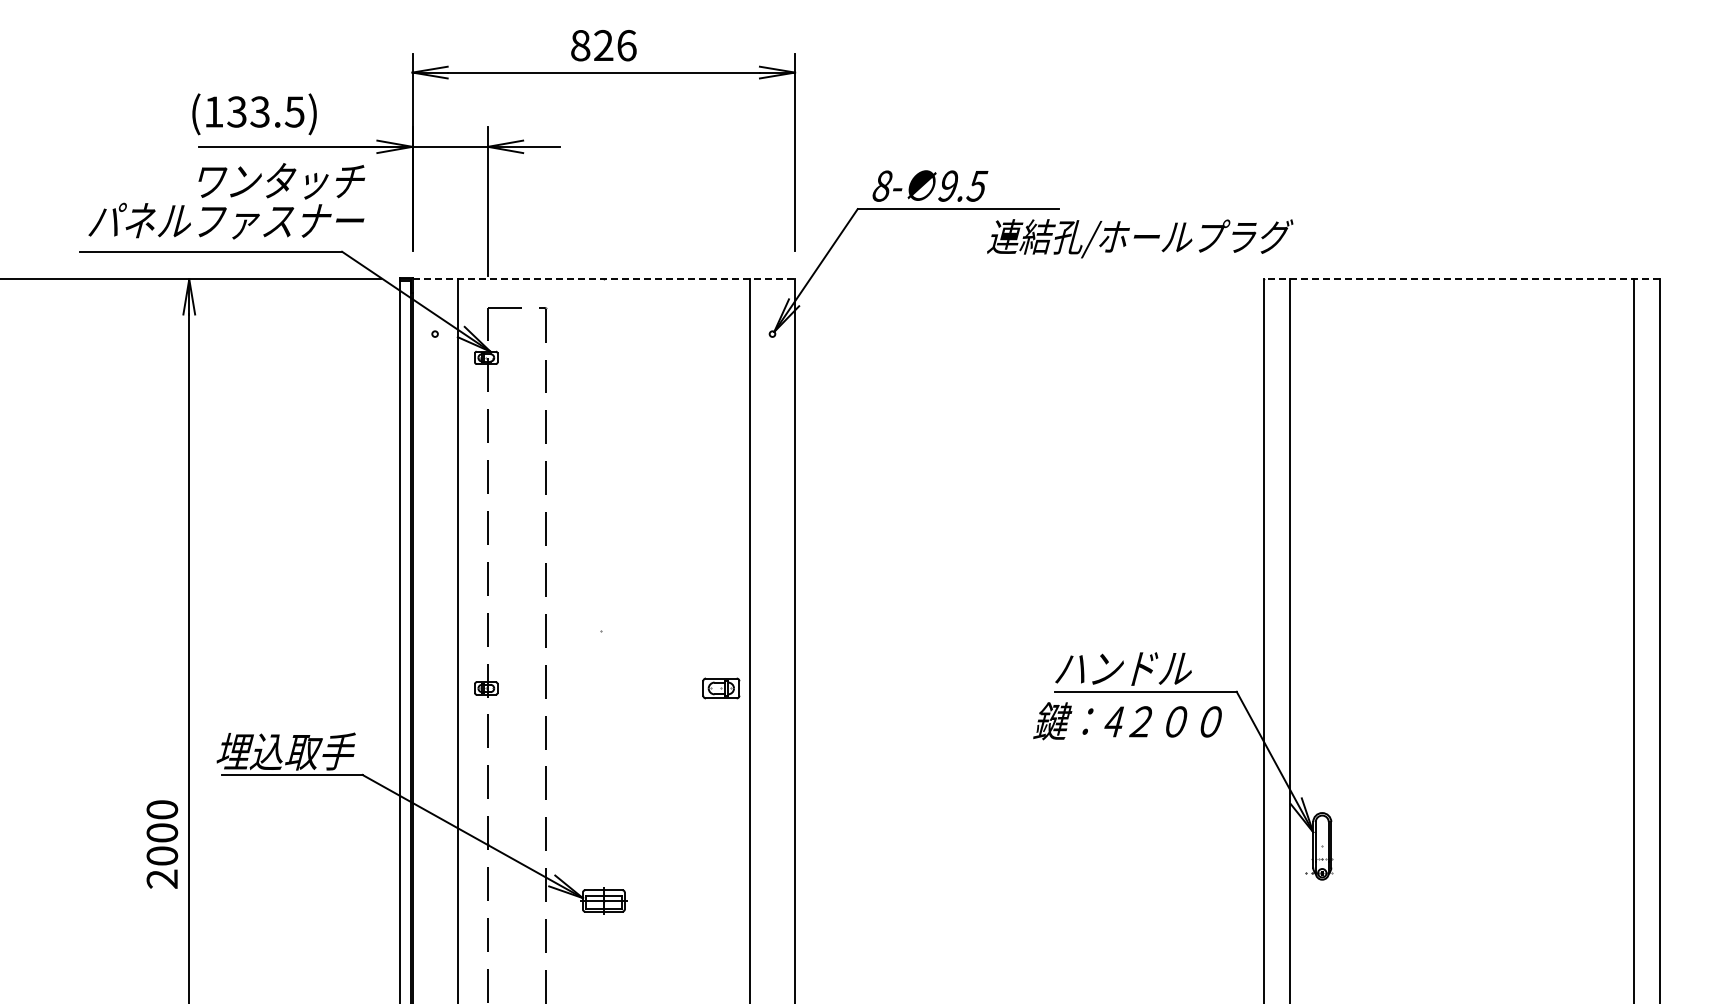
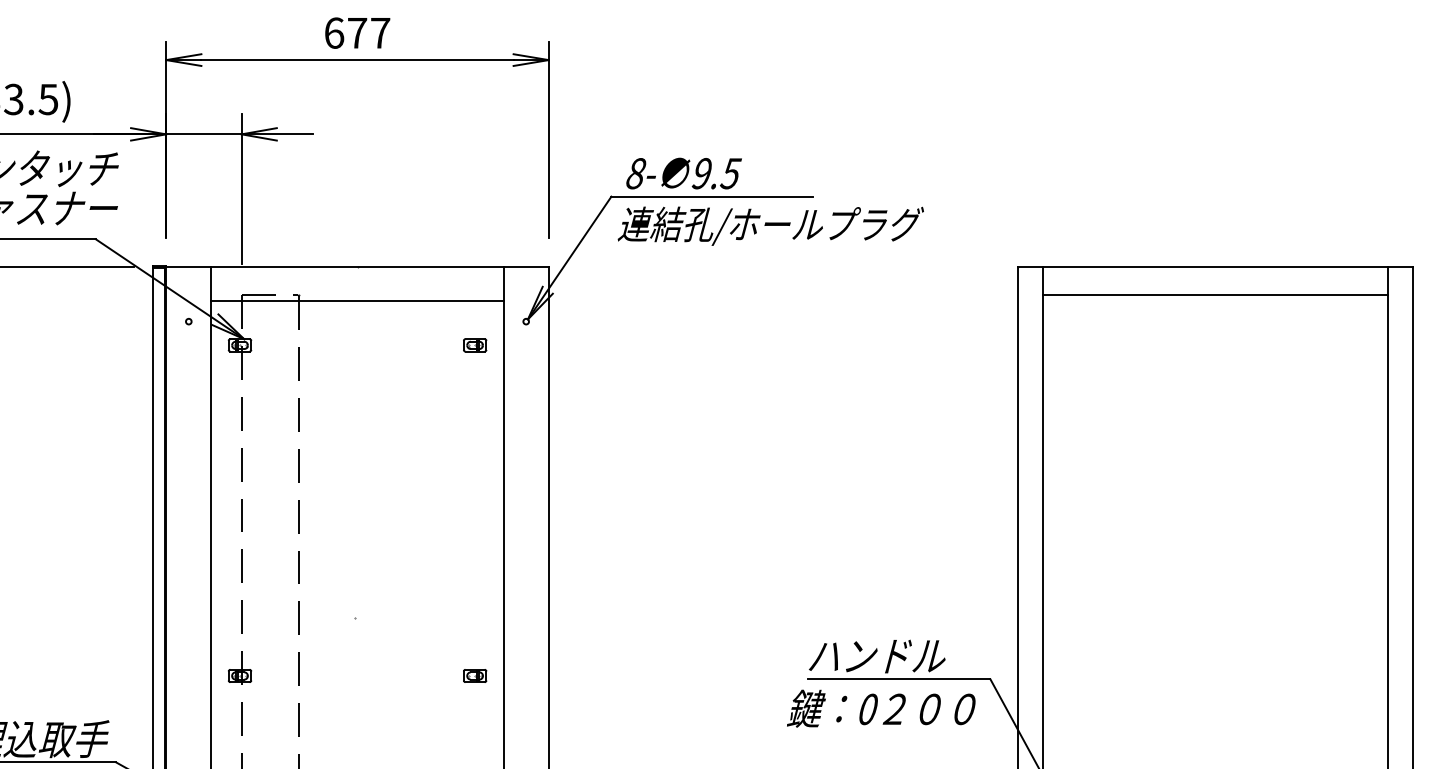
text: (603, 45) -> (357, 33), 826 -> 677
text: (1140, 238) -> (771, 226), moved
line: (604, 279) -> (358, 267), dashed -> solid
line: (1461, 279) -> (1215, 267), dashed -> solid
line: (1461, 307) -> (1215, 295), added
line: (603, 313) -> (357, 301), added
part: (721, 357) -> (475, 345), added
part: (721, 688) -> (475, 676), size x0.62
text: (1114, 721) -> (868, 709), 4 -> 0

